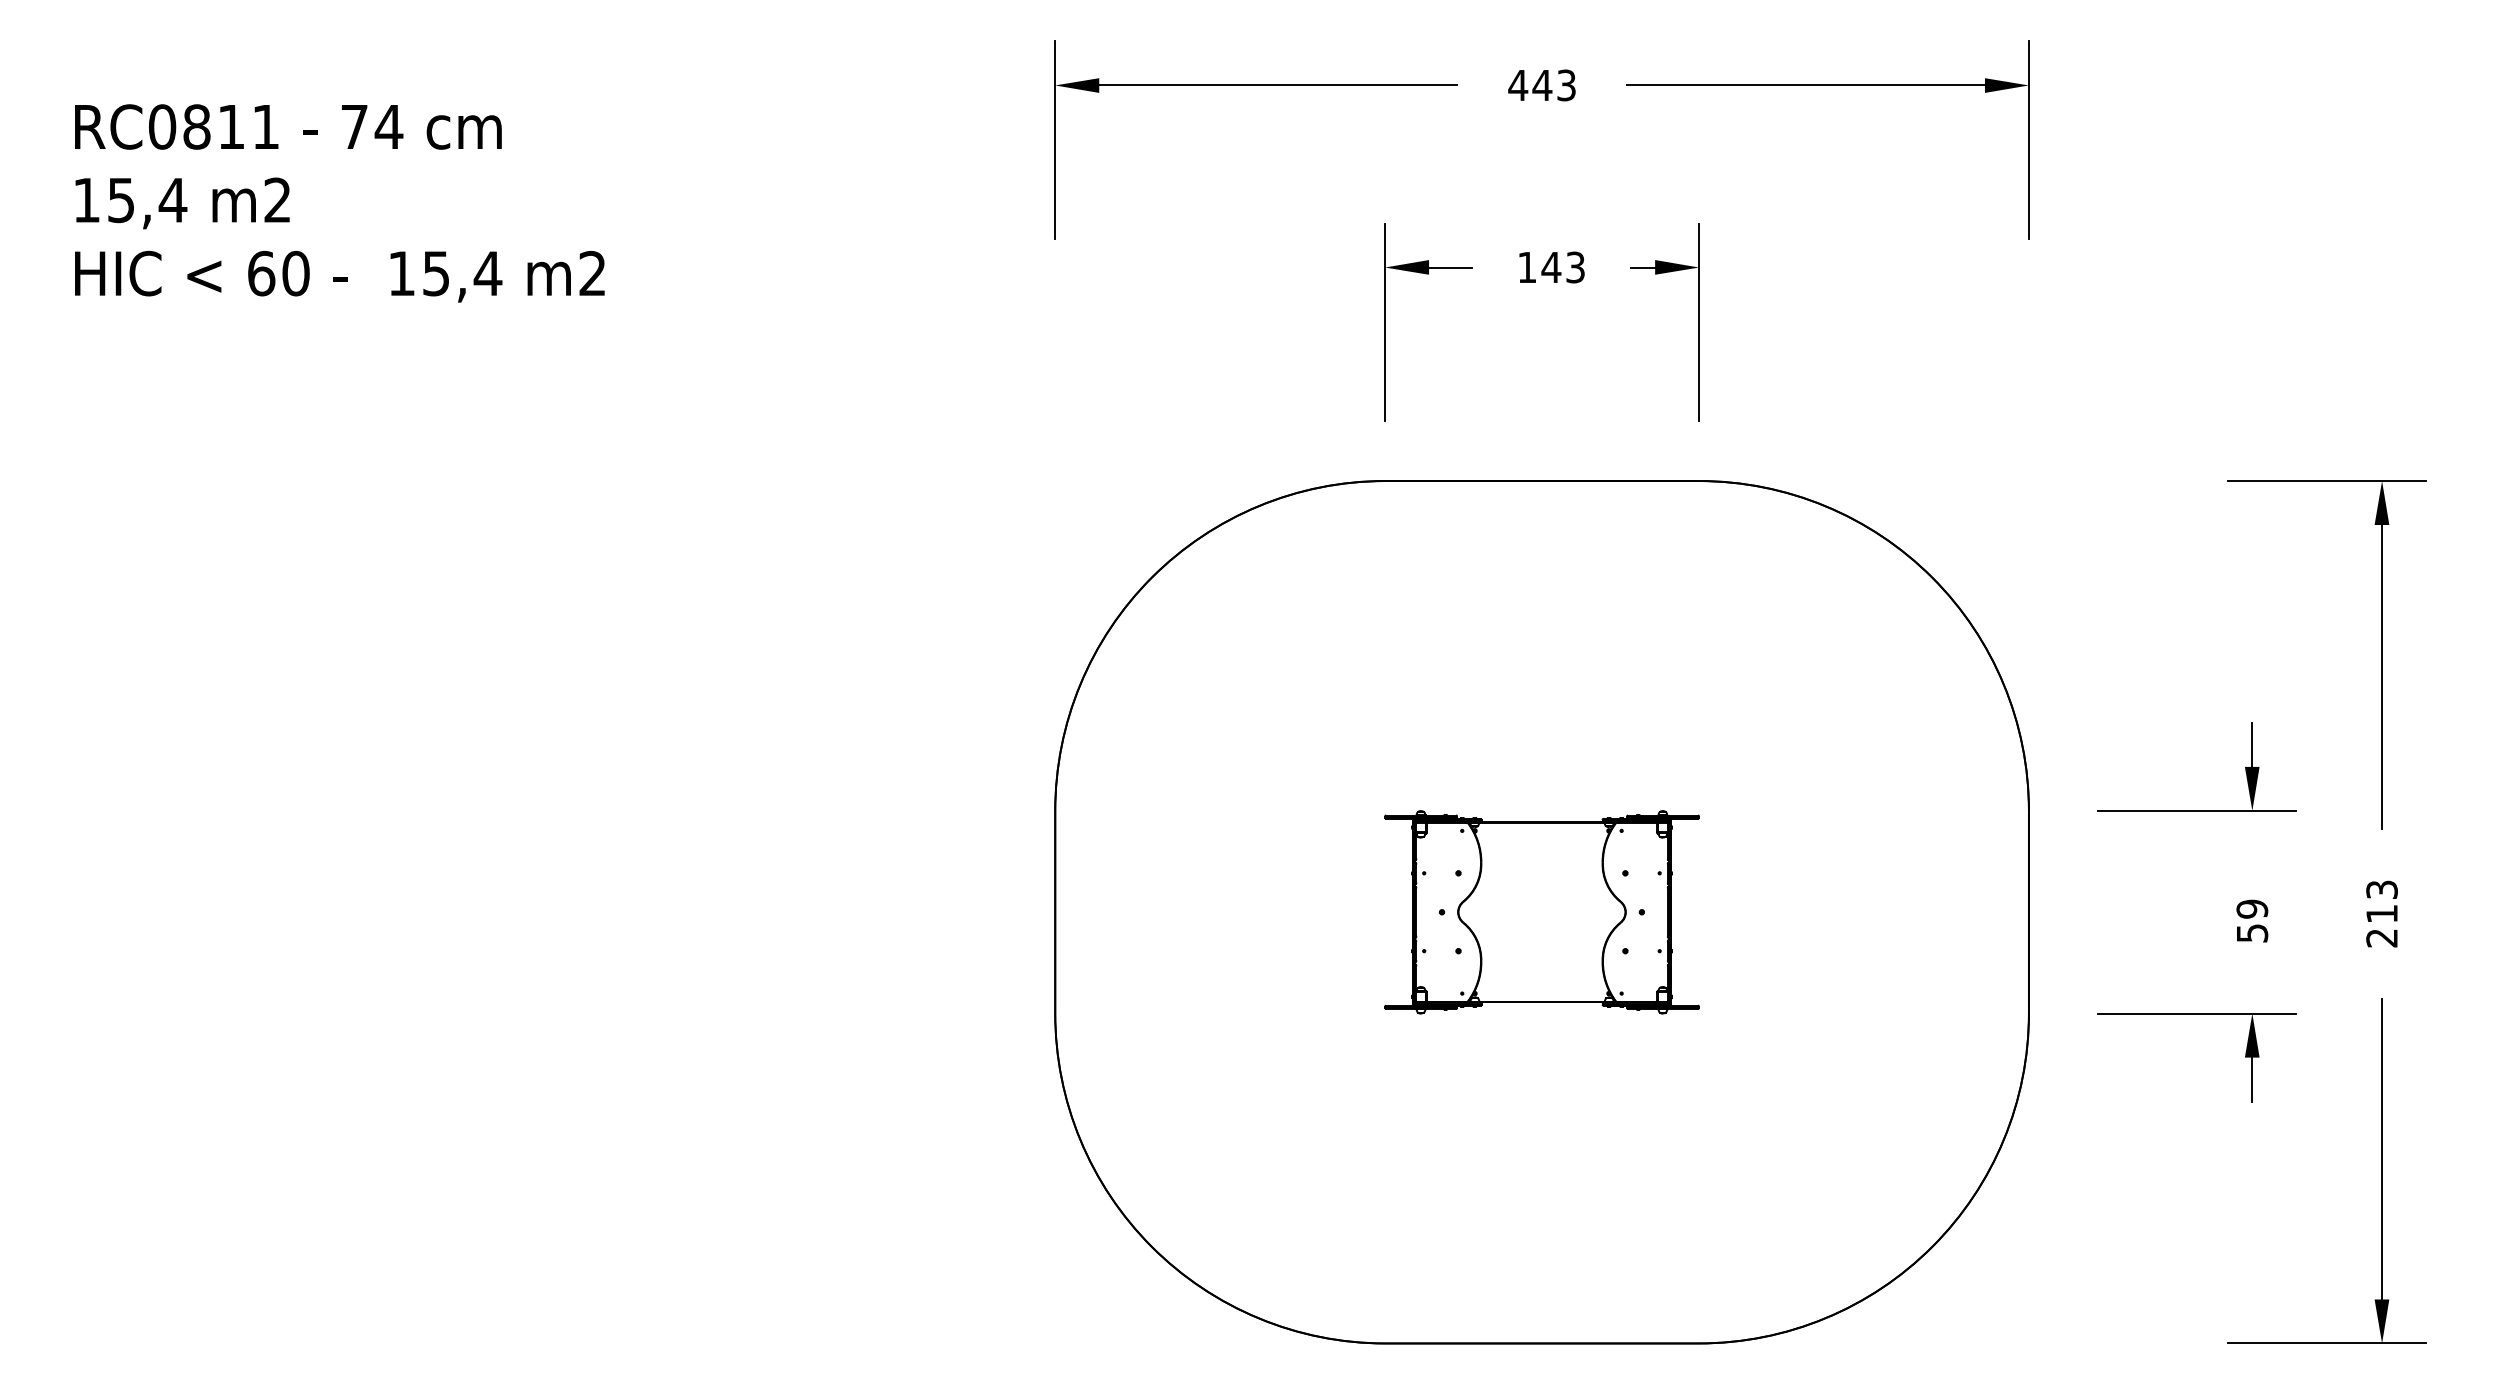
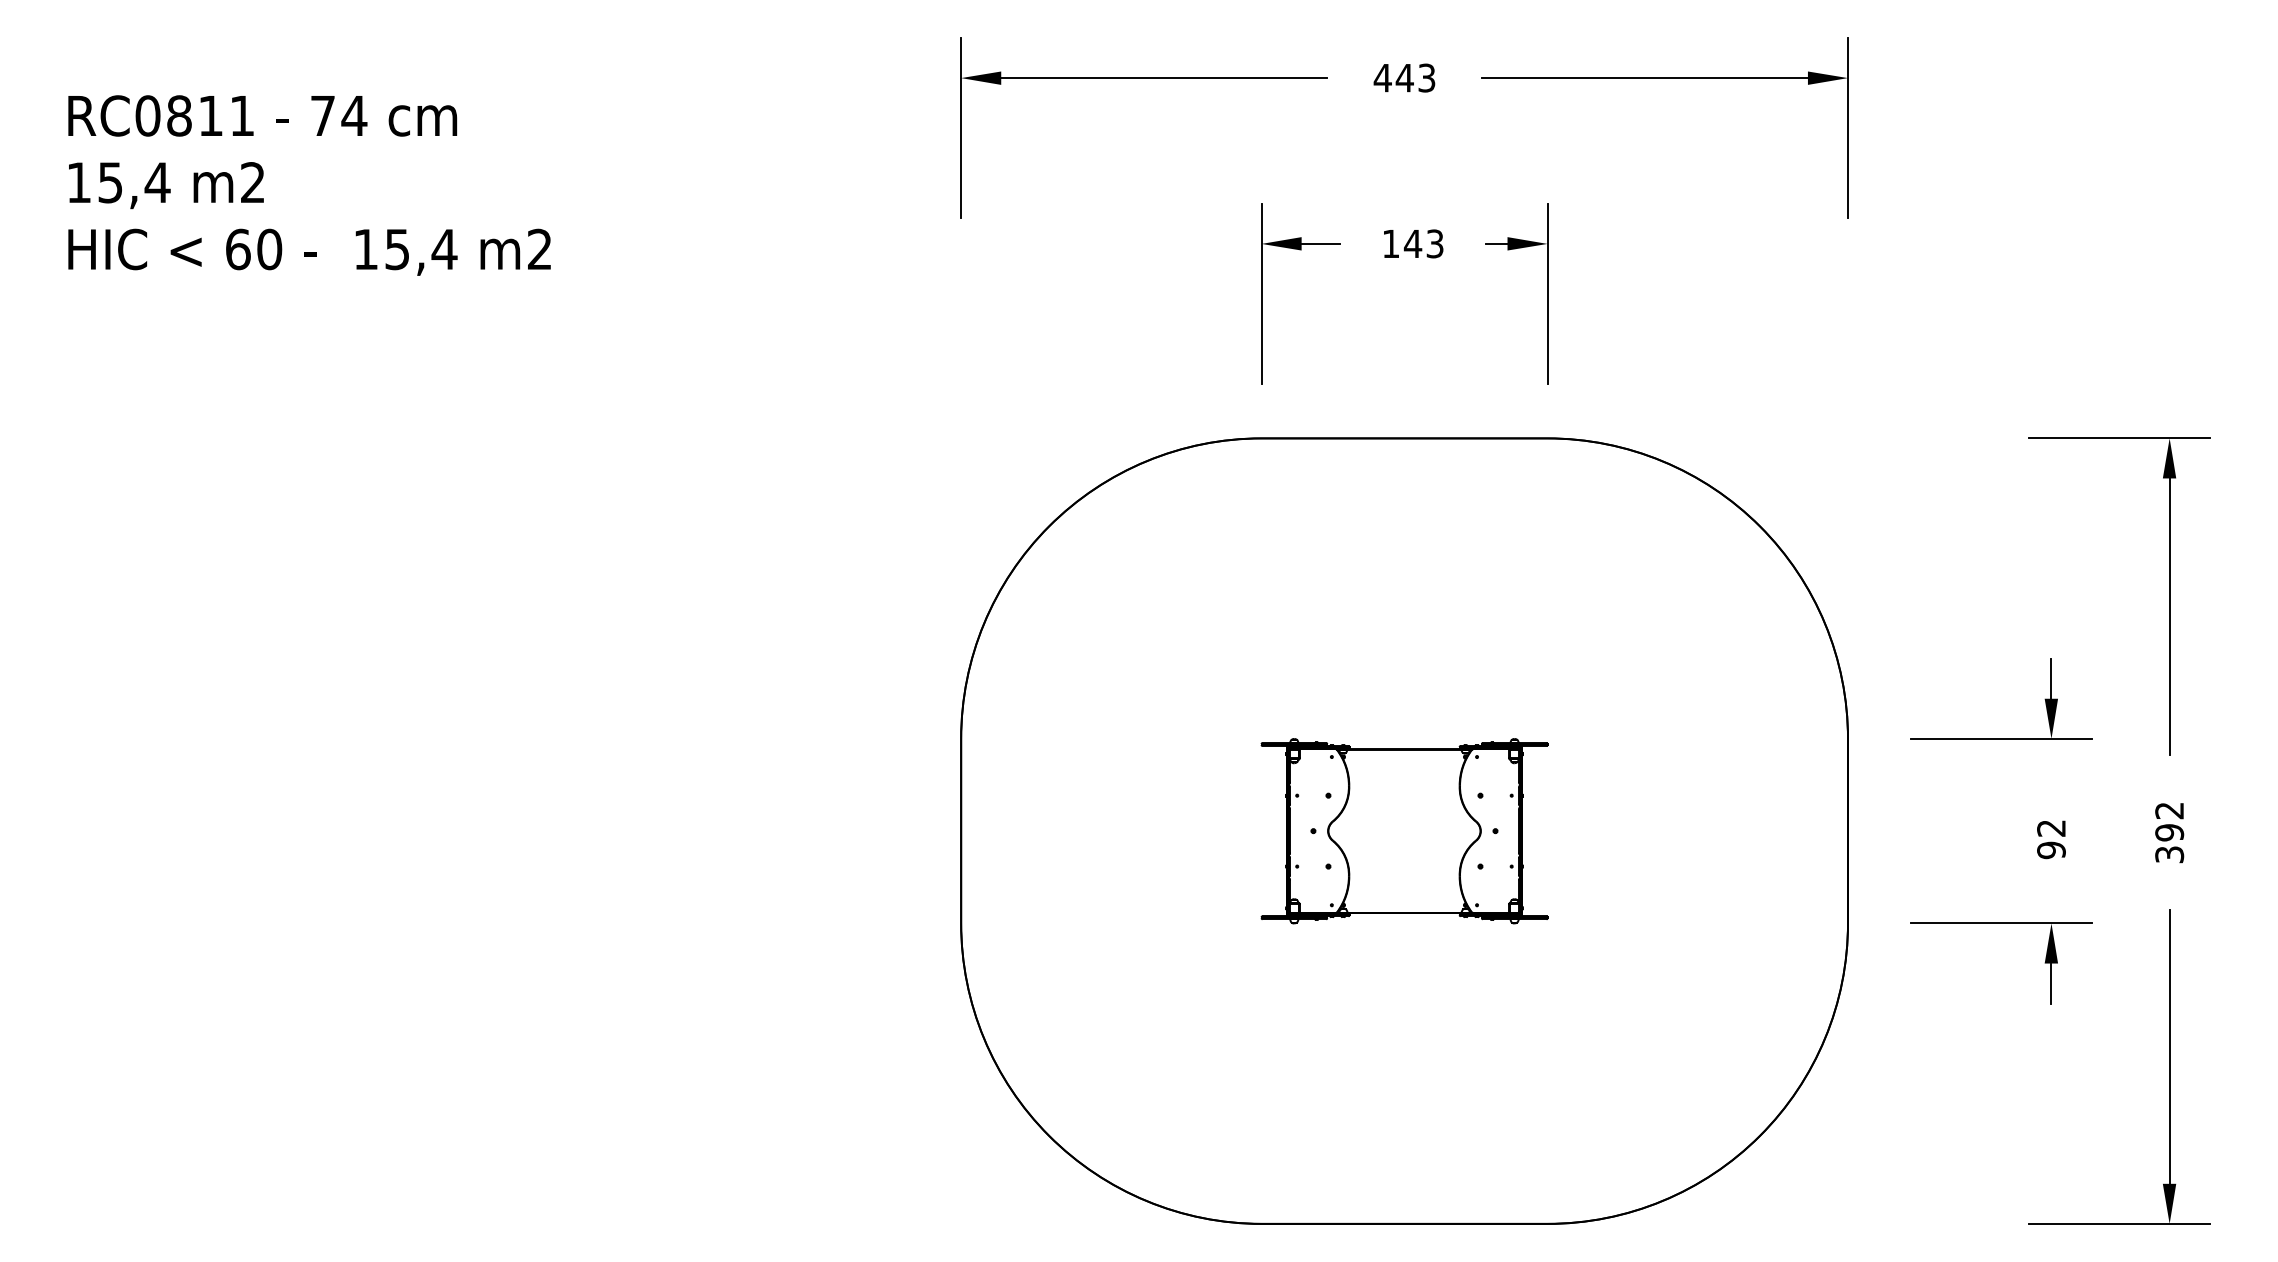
text: (2381, 913) -> (2169, 832), 213 -> 392
text: (2252, 920) -> (2051, 838), 59 -> 92

